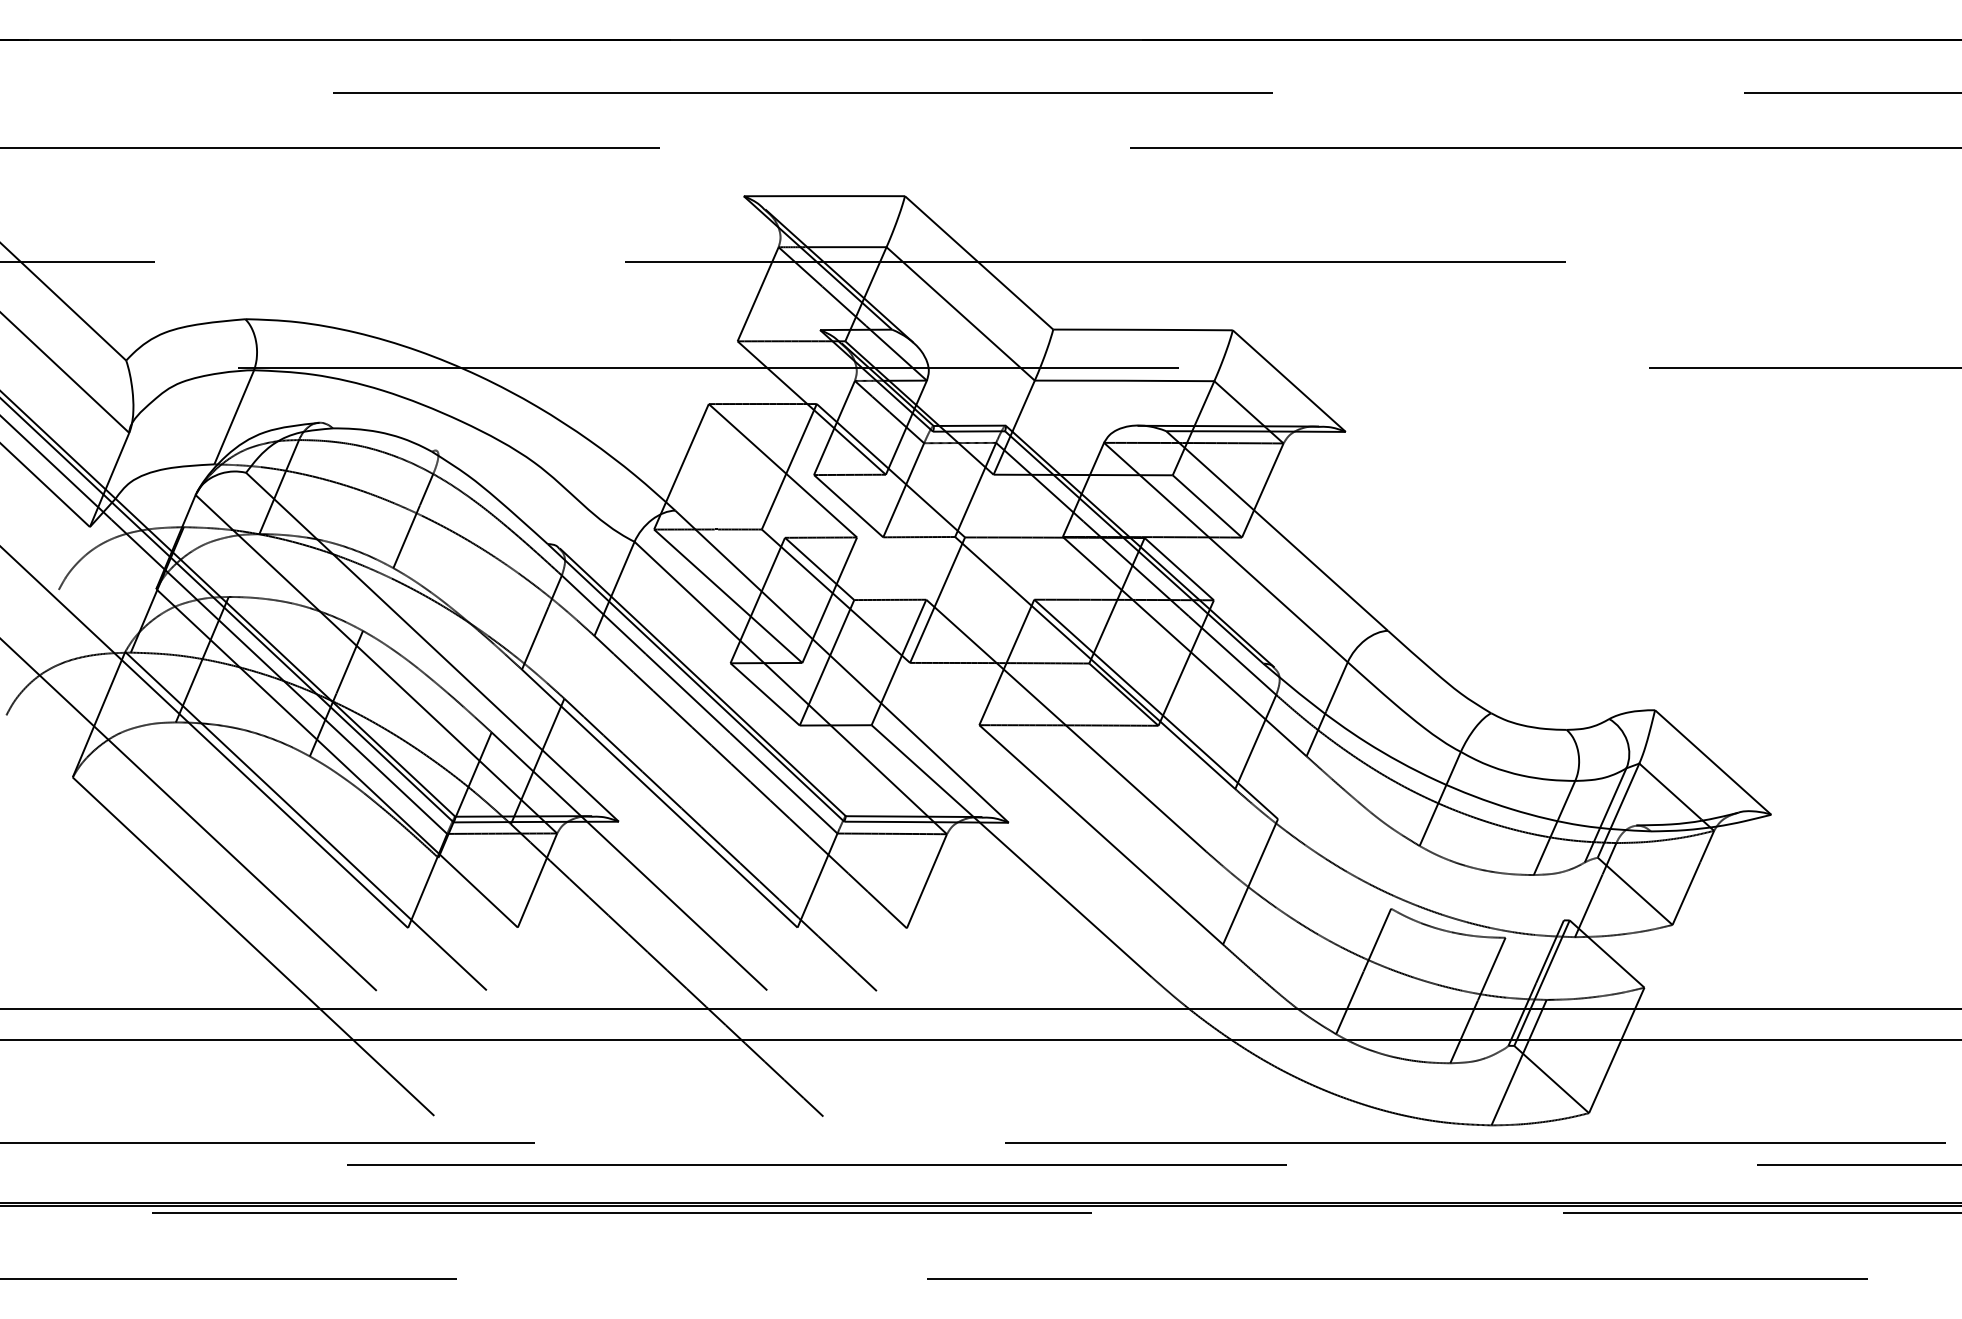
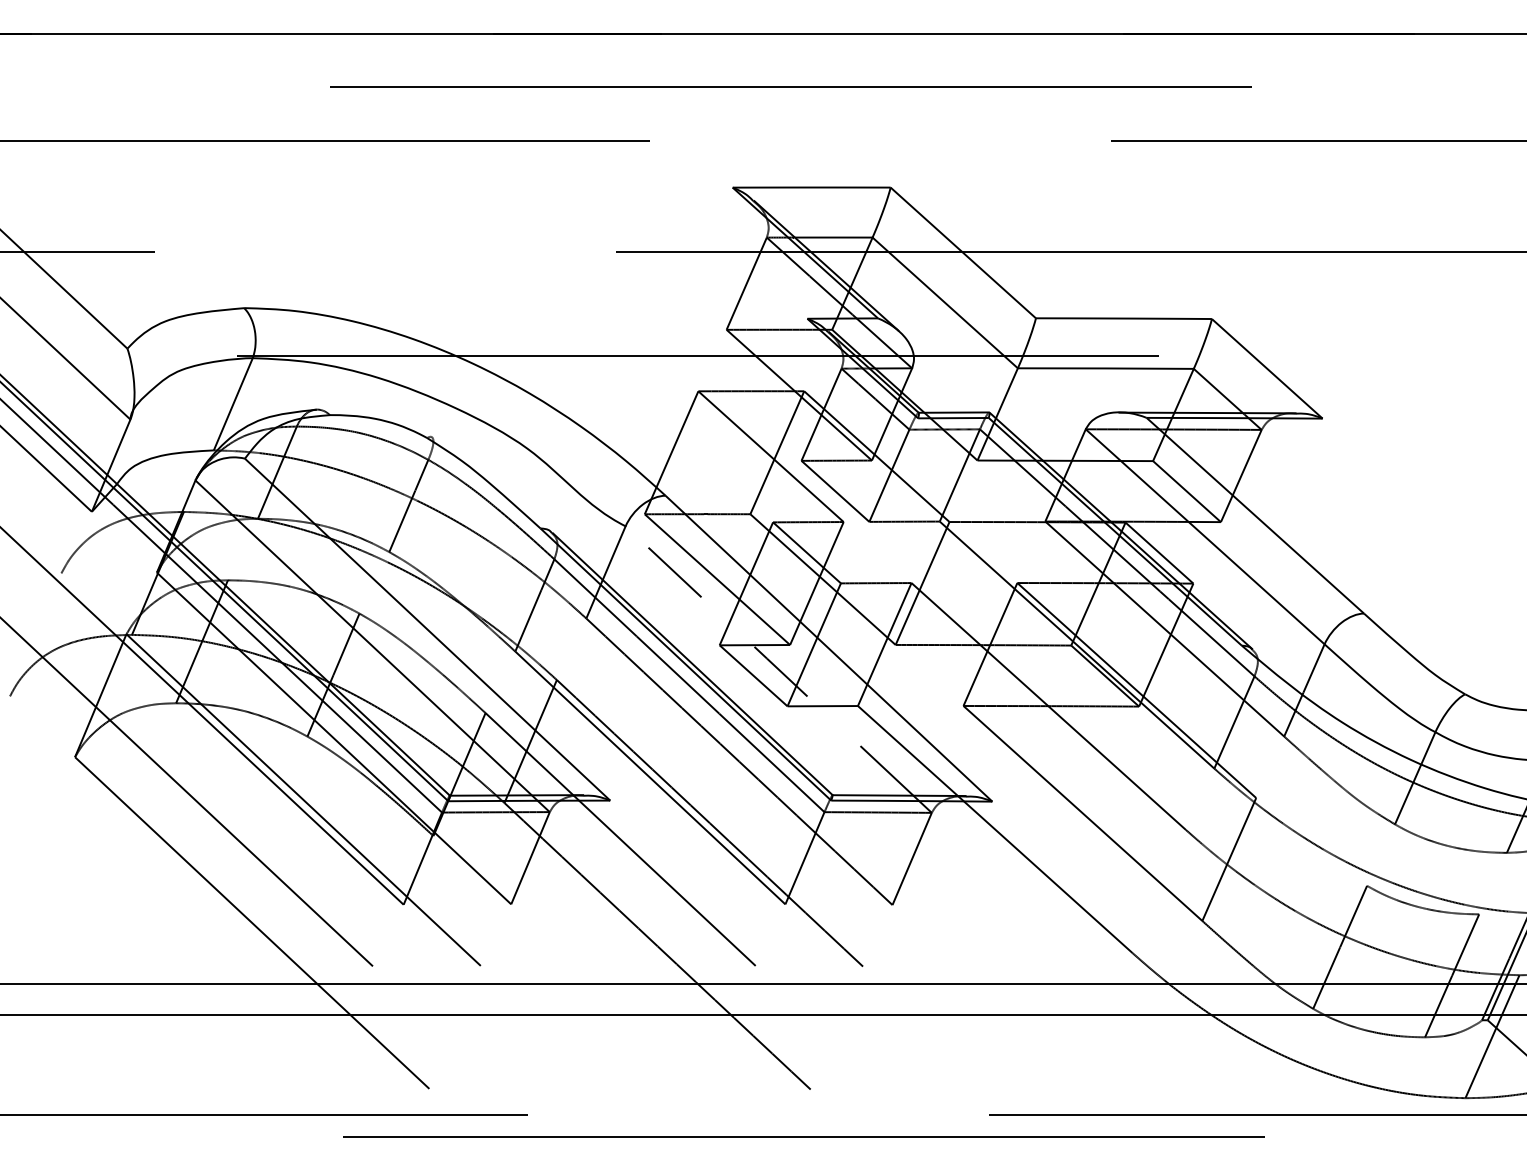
line: (781, 679) -> (769, 661), solid -> dashed

